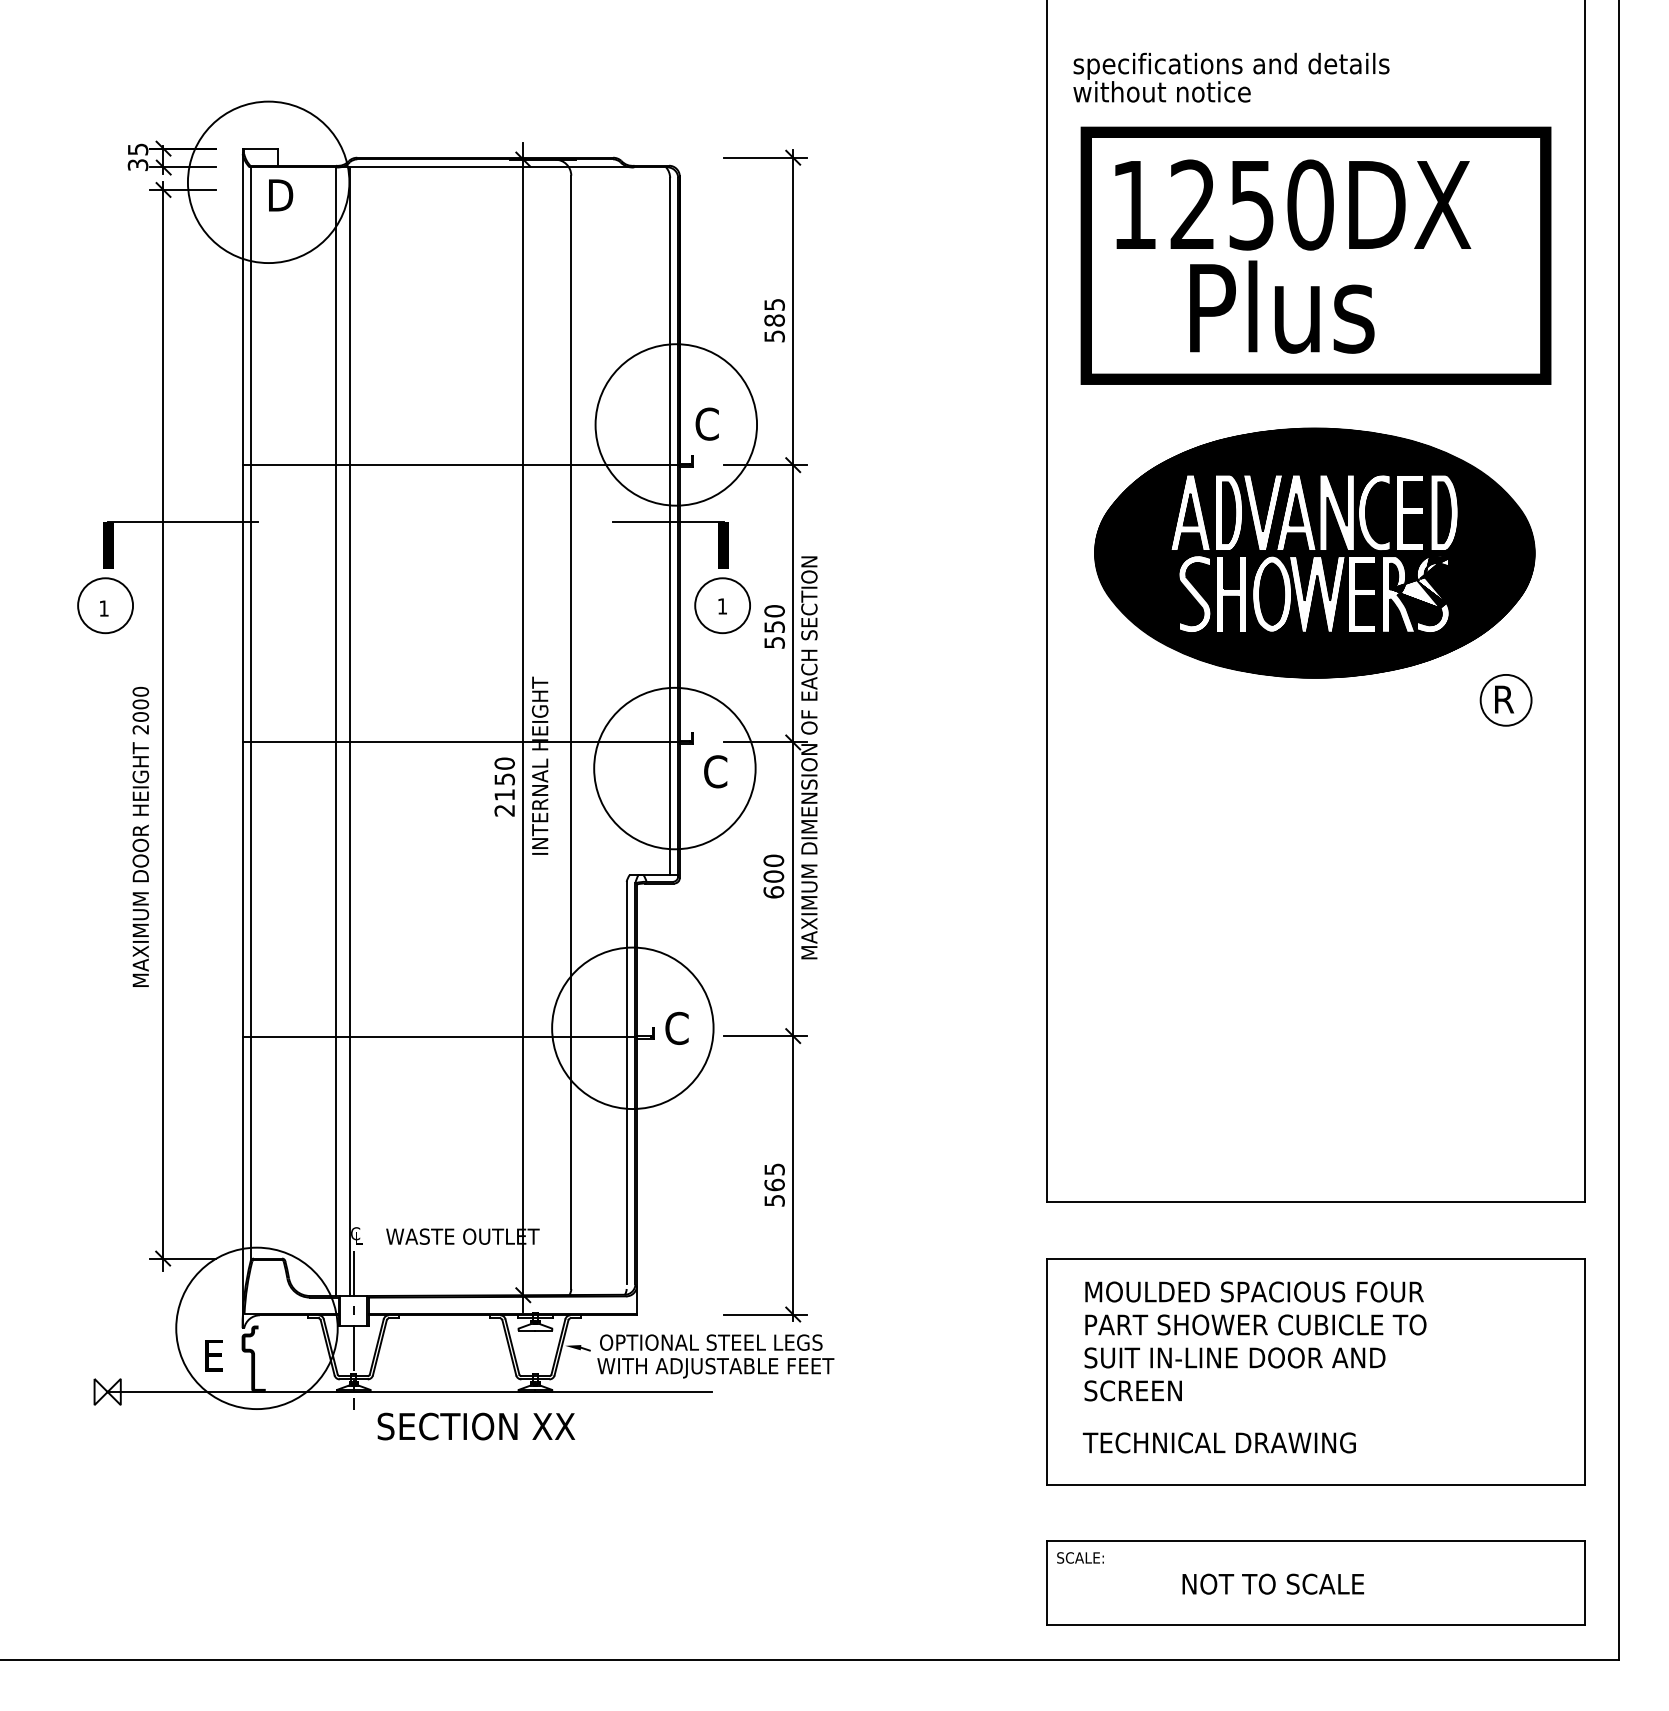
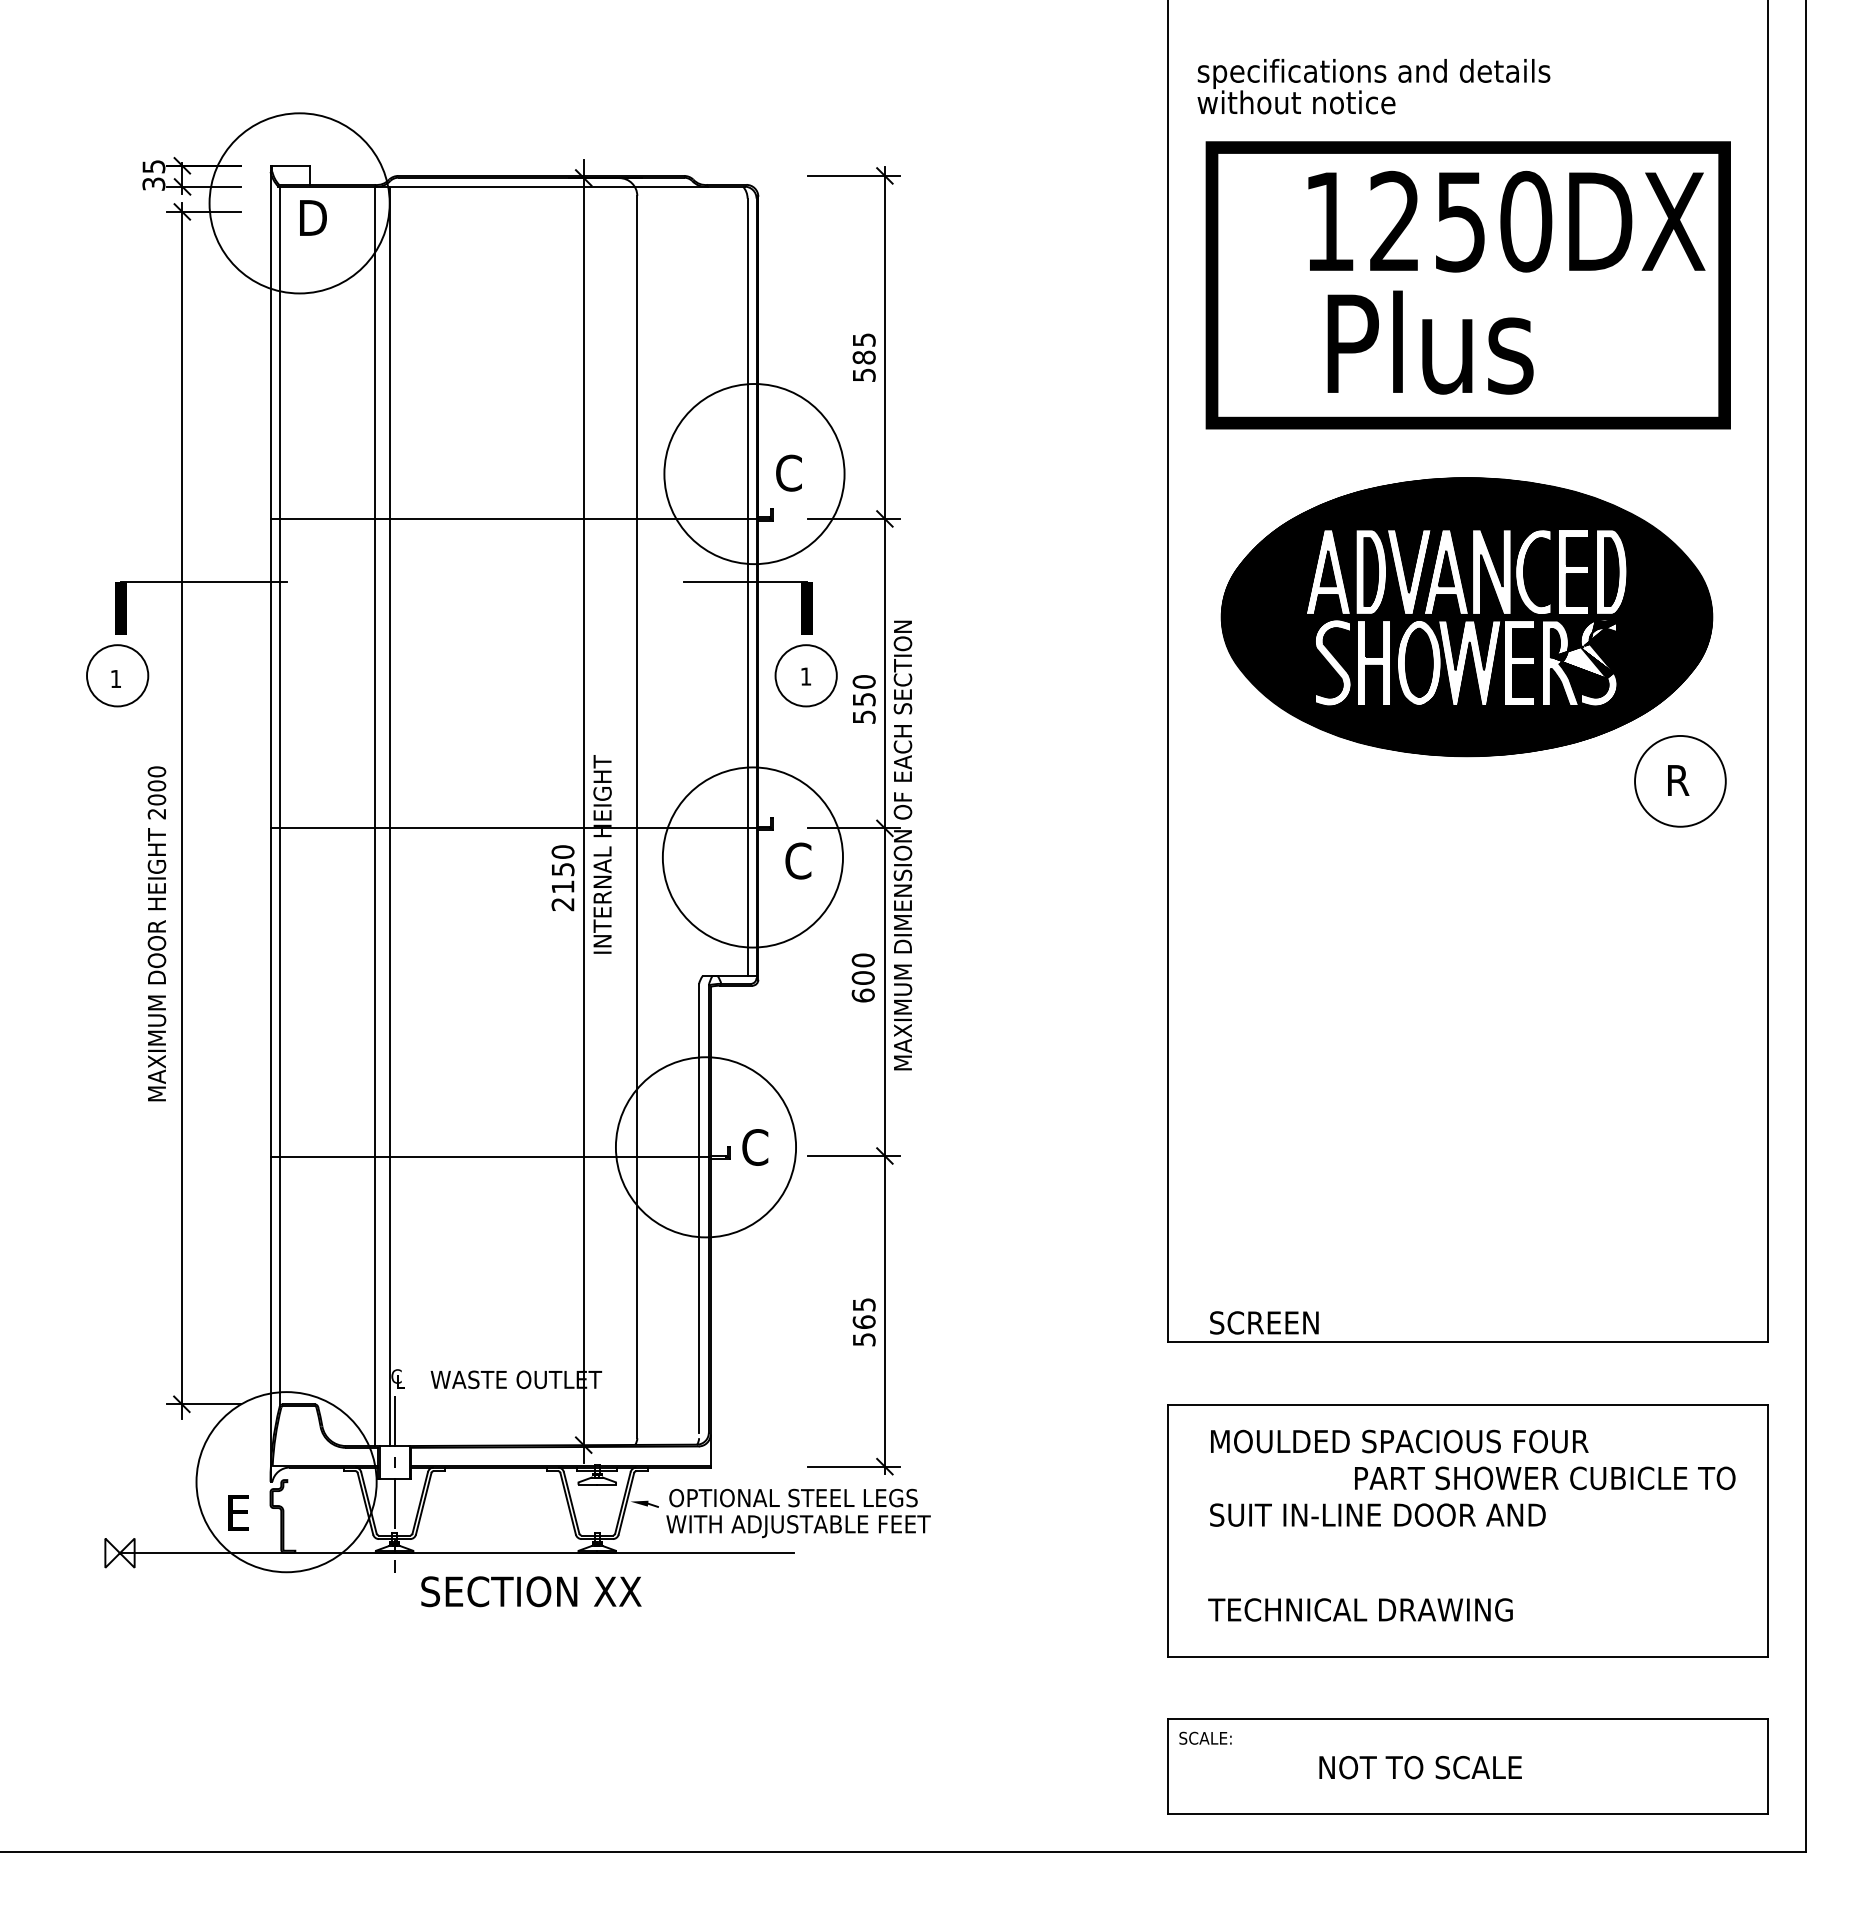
text: (1292, 204) -> (1506, 221), moved
circle: (1506, 700) -> (1680, 781), size x1.6
text: (1256, 1325) -> (1545, 1478), moved
text: (1133, 1390) -> (1264, 1322), moved

